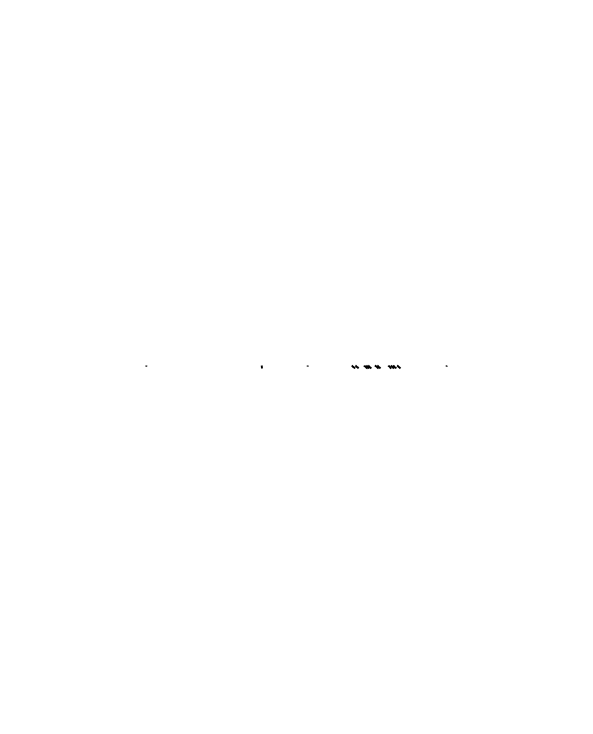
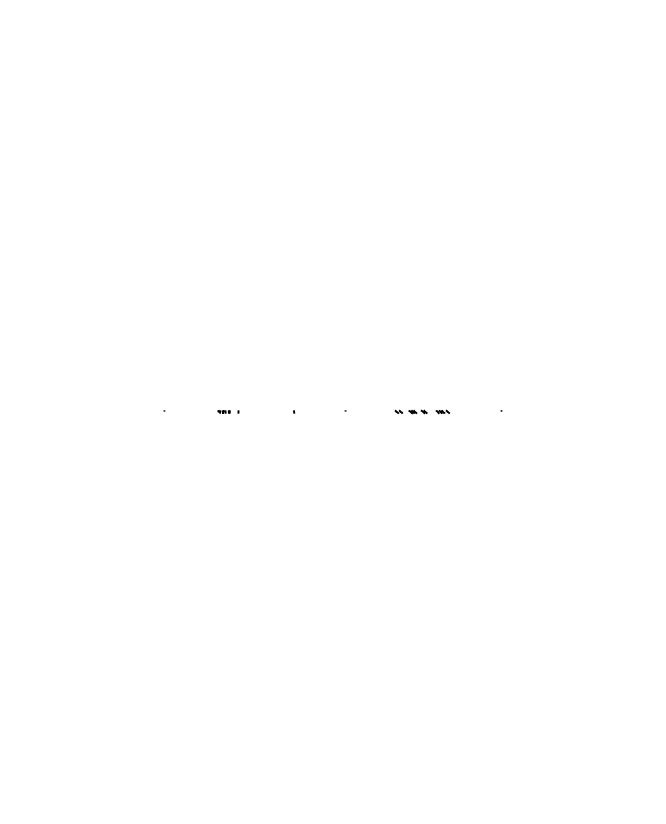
line: (203, 366) -> (228, 411), added

